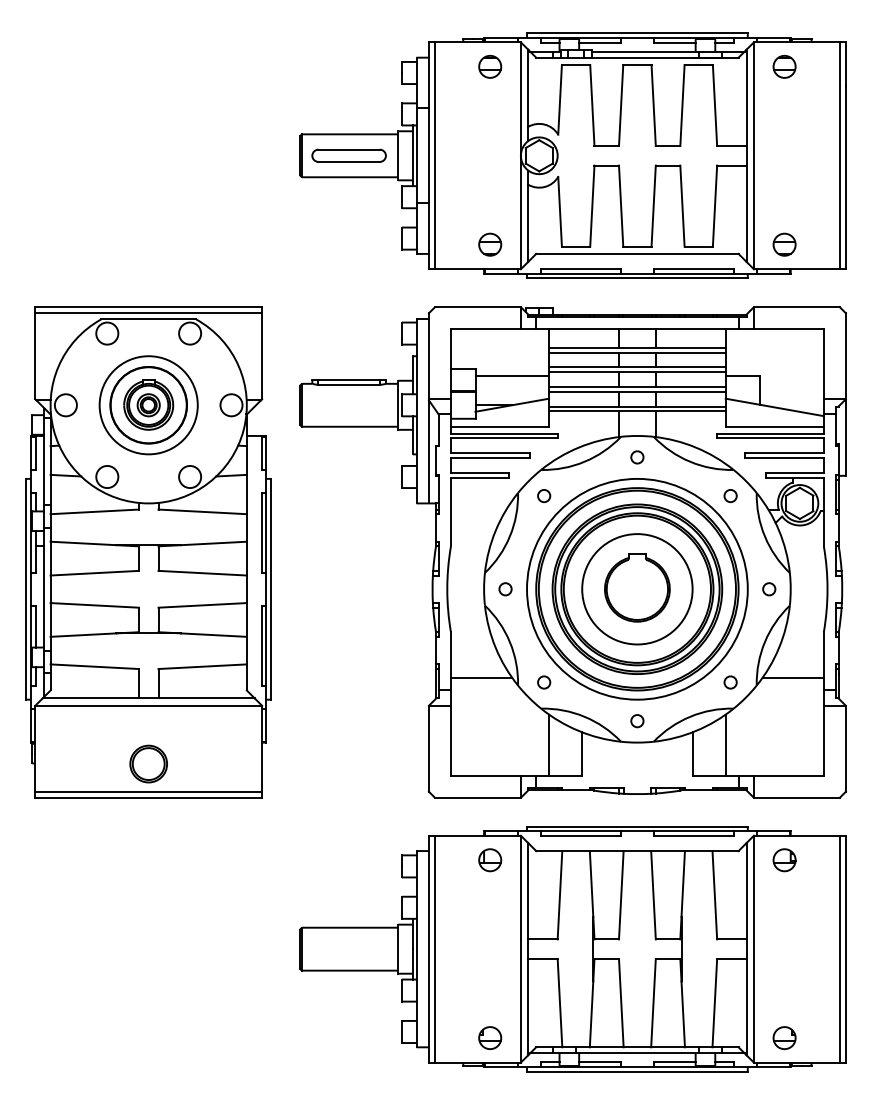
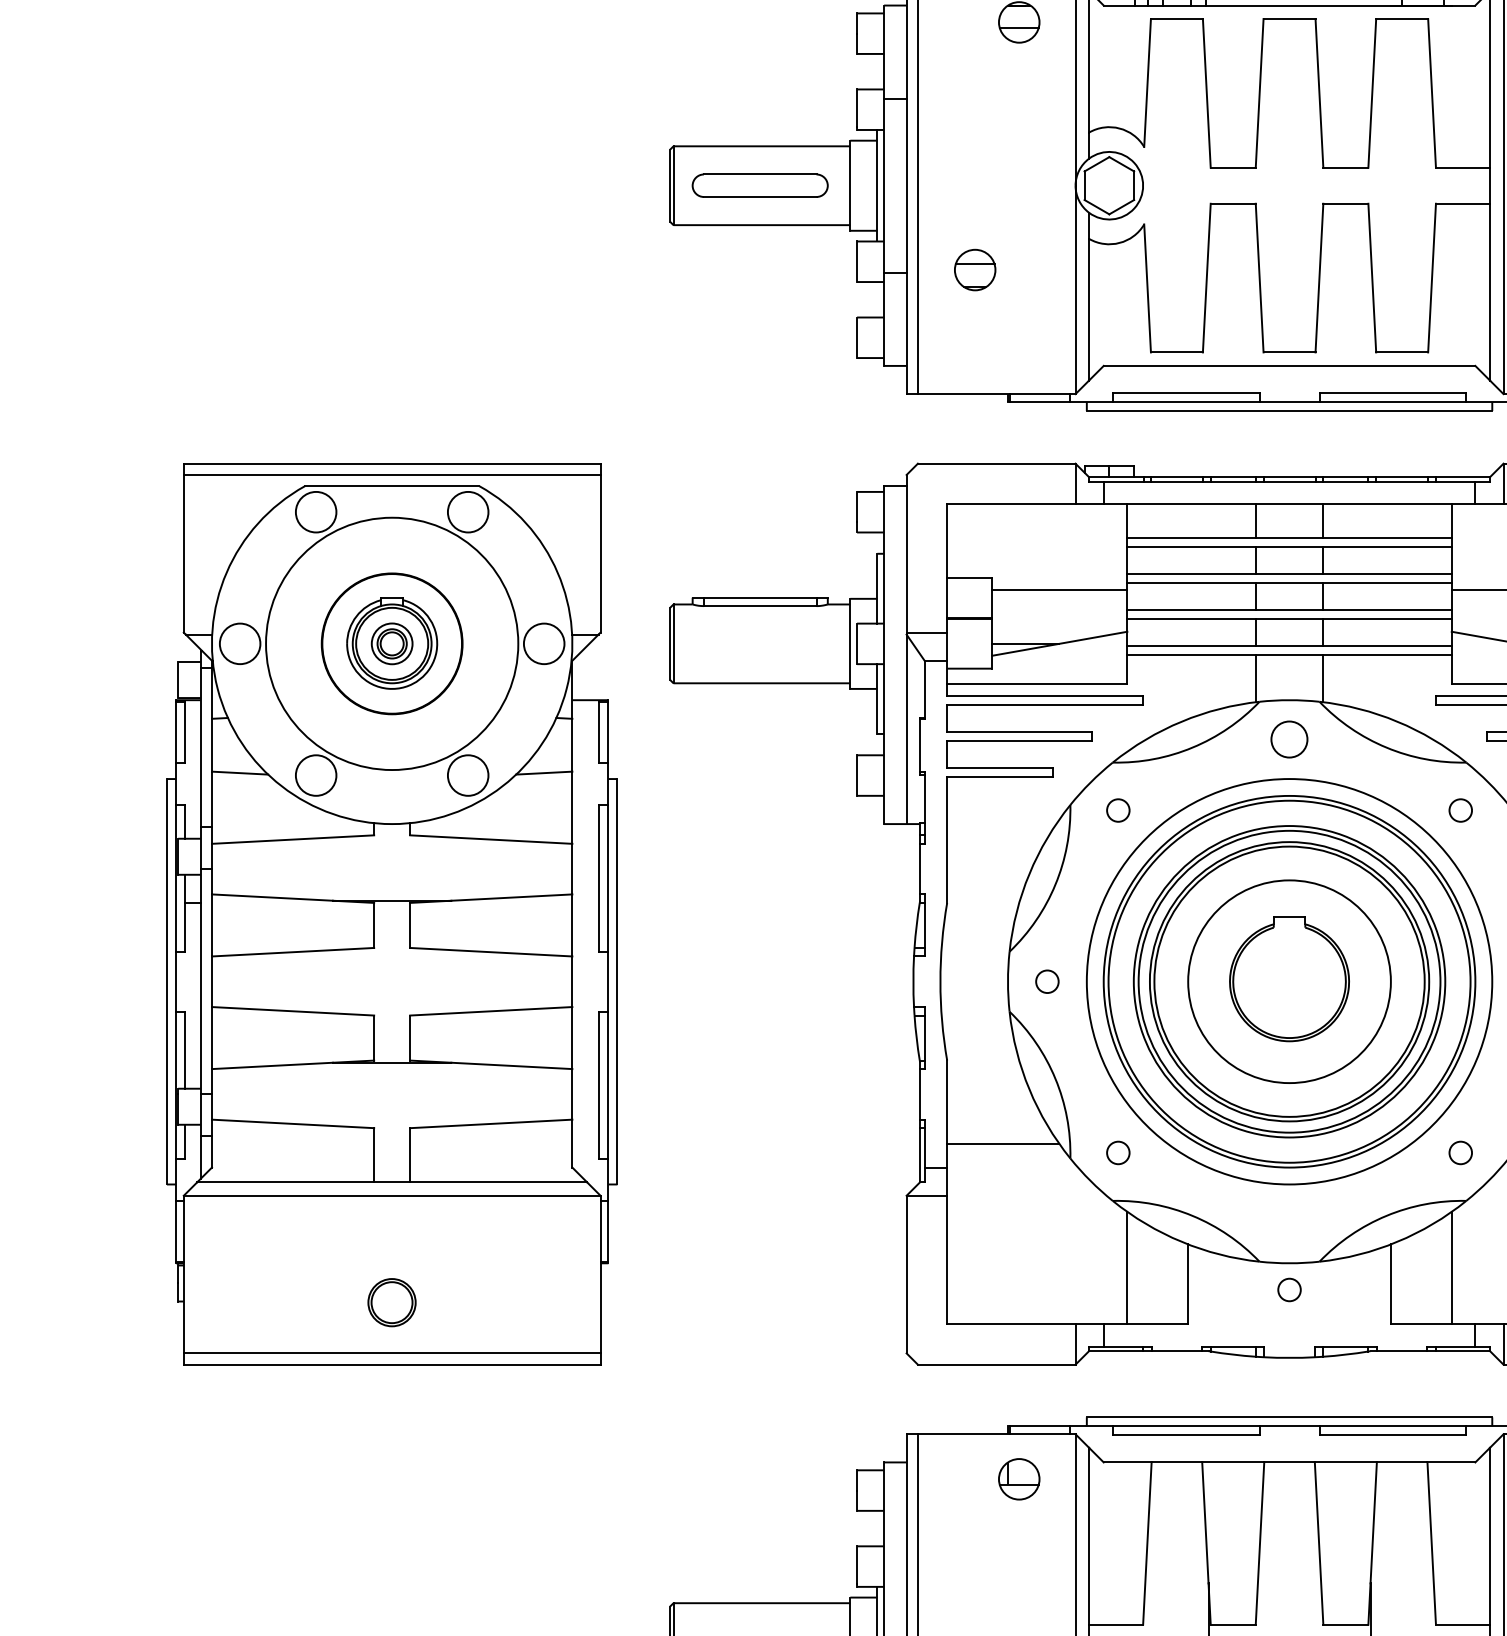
part: (490, 244) -> (975, 269), moved
circle: (148, 405) -> (391, 644), size x1.4
circle: (637, 457) -> (1289, 739), size x1.6
circle: (637, 721) -> (1289, 1290), moved
part: (148, 763) -> (391, 1301), size x0.7

